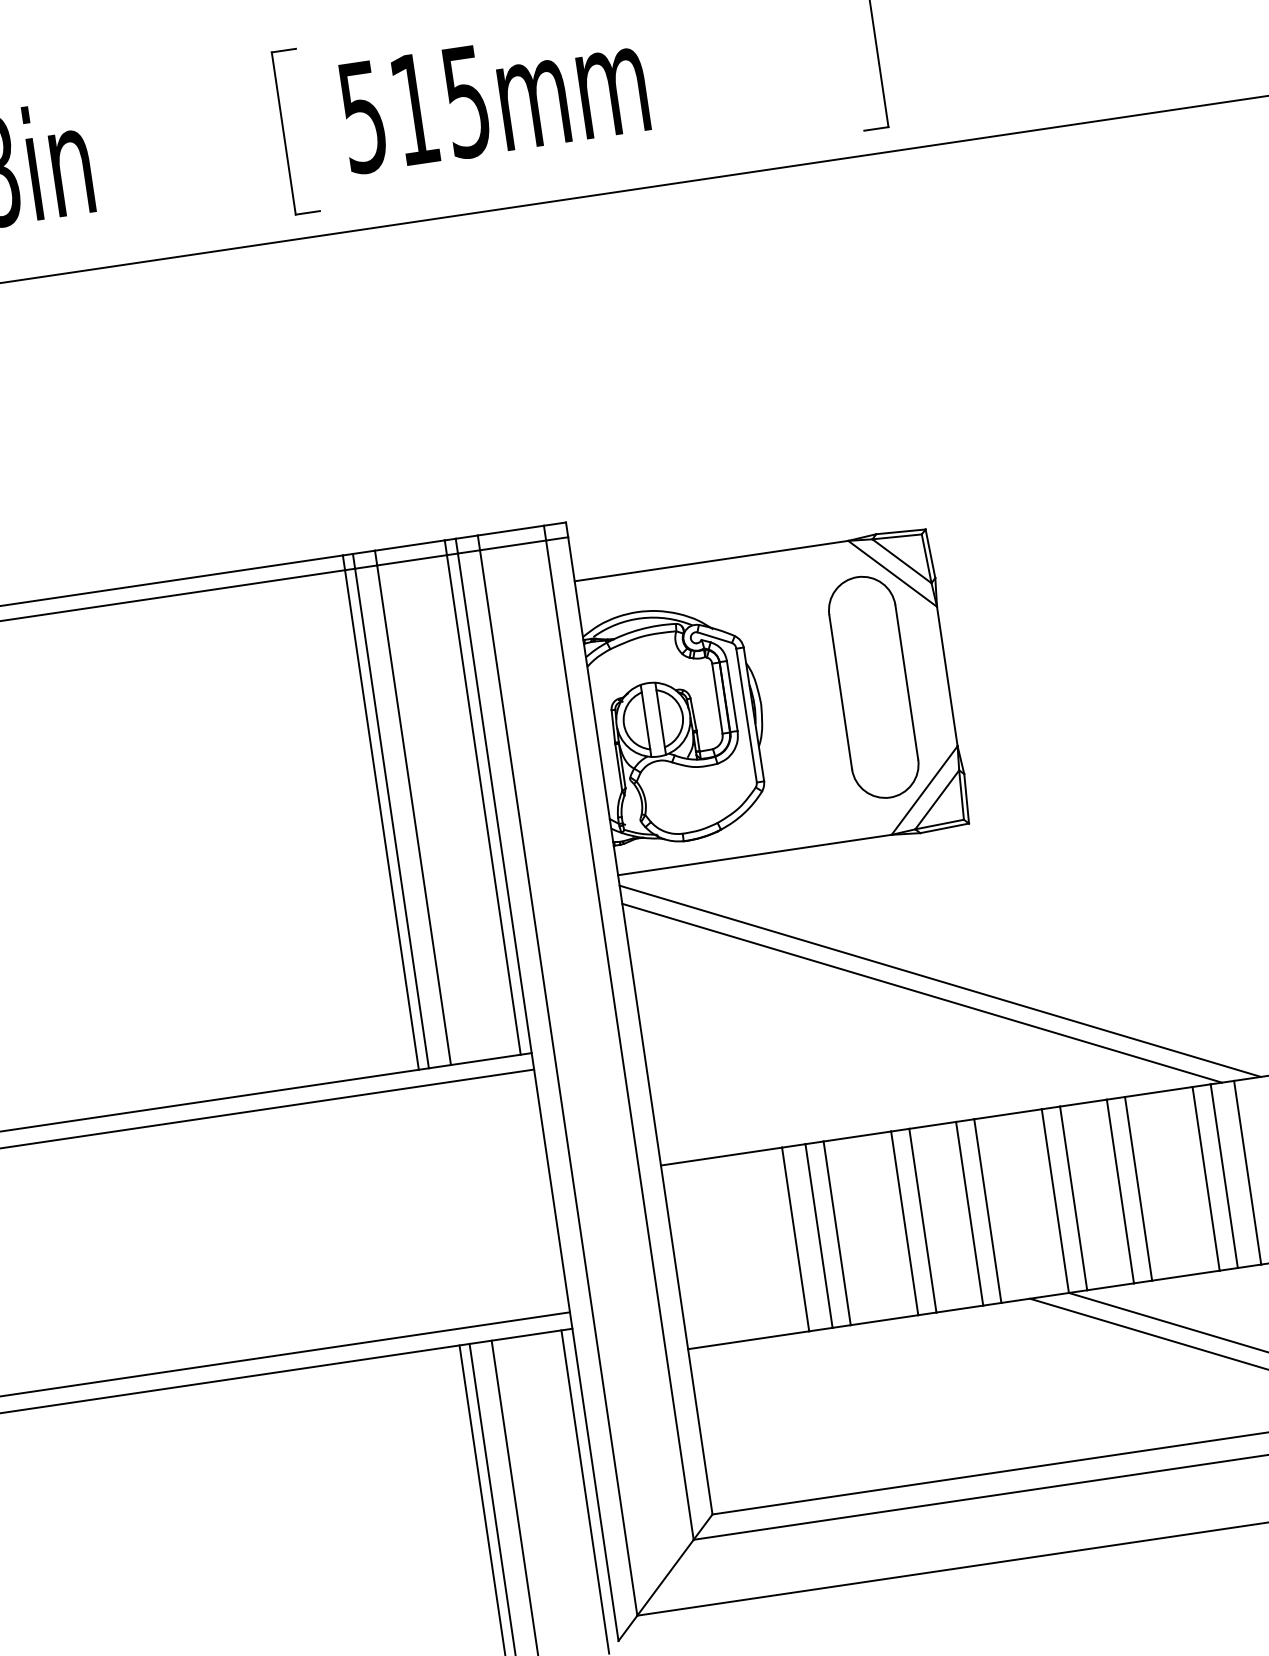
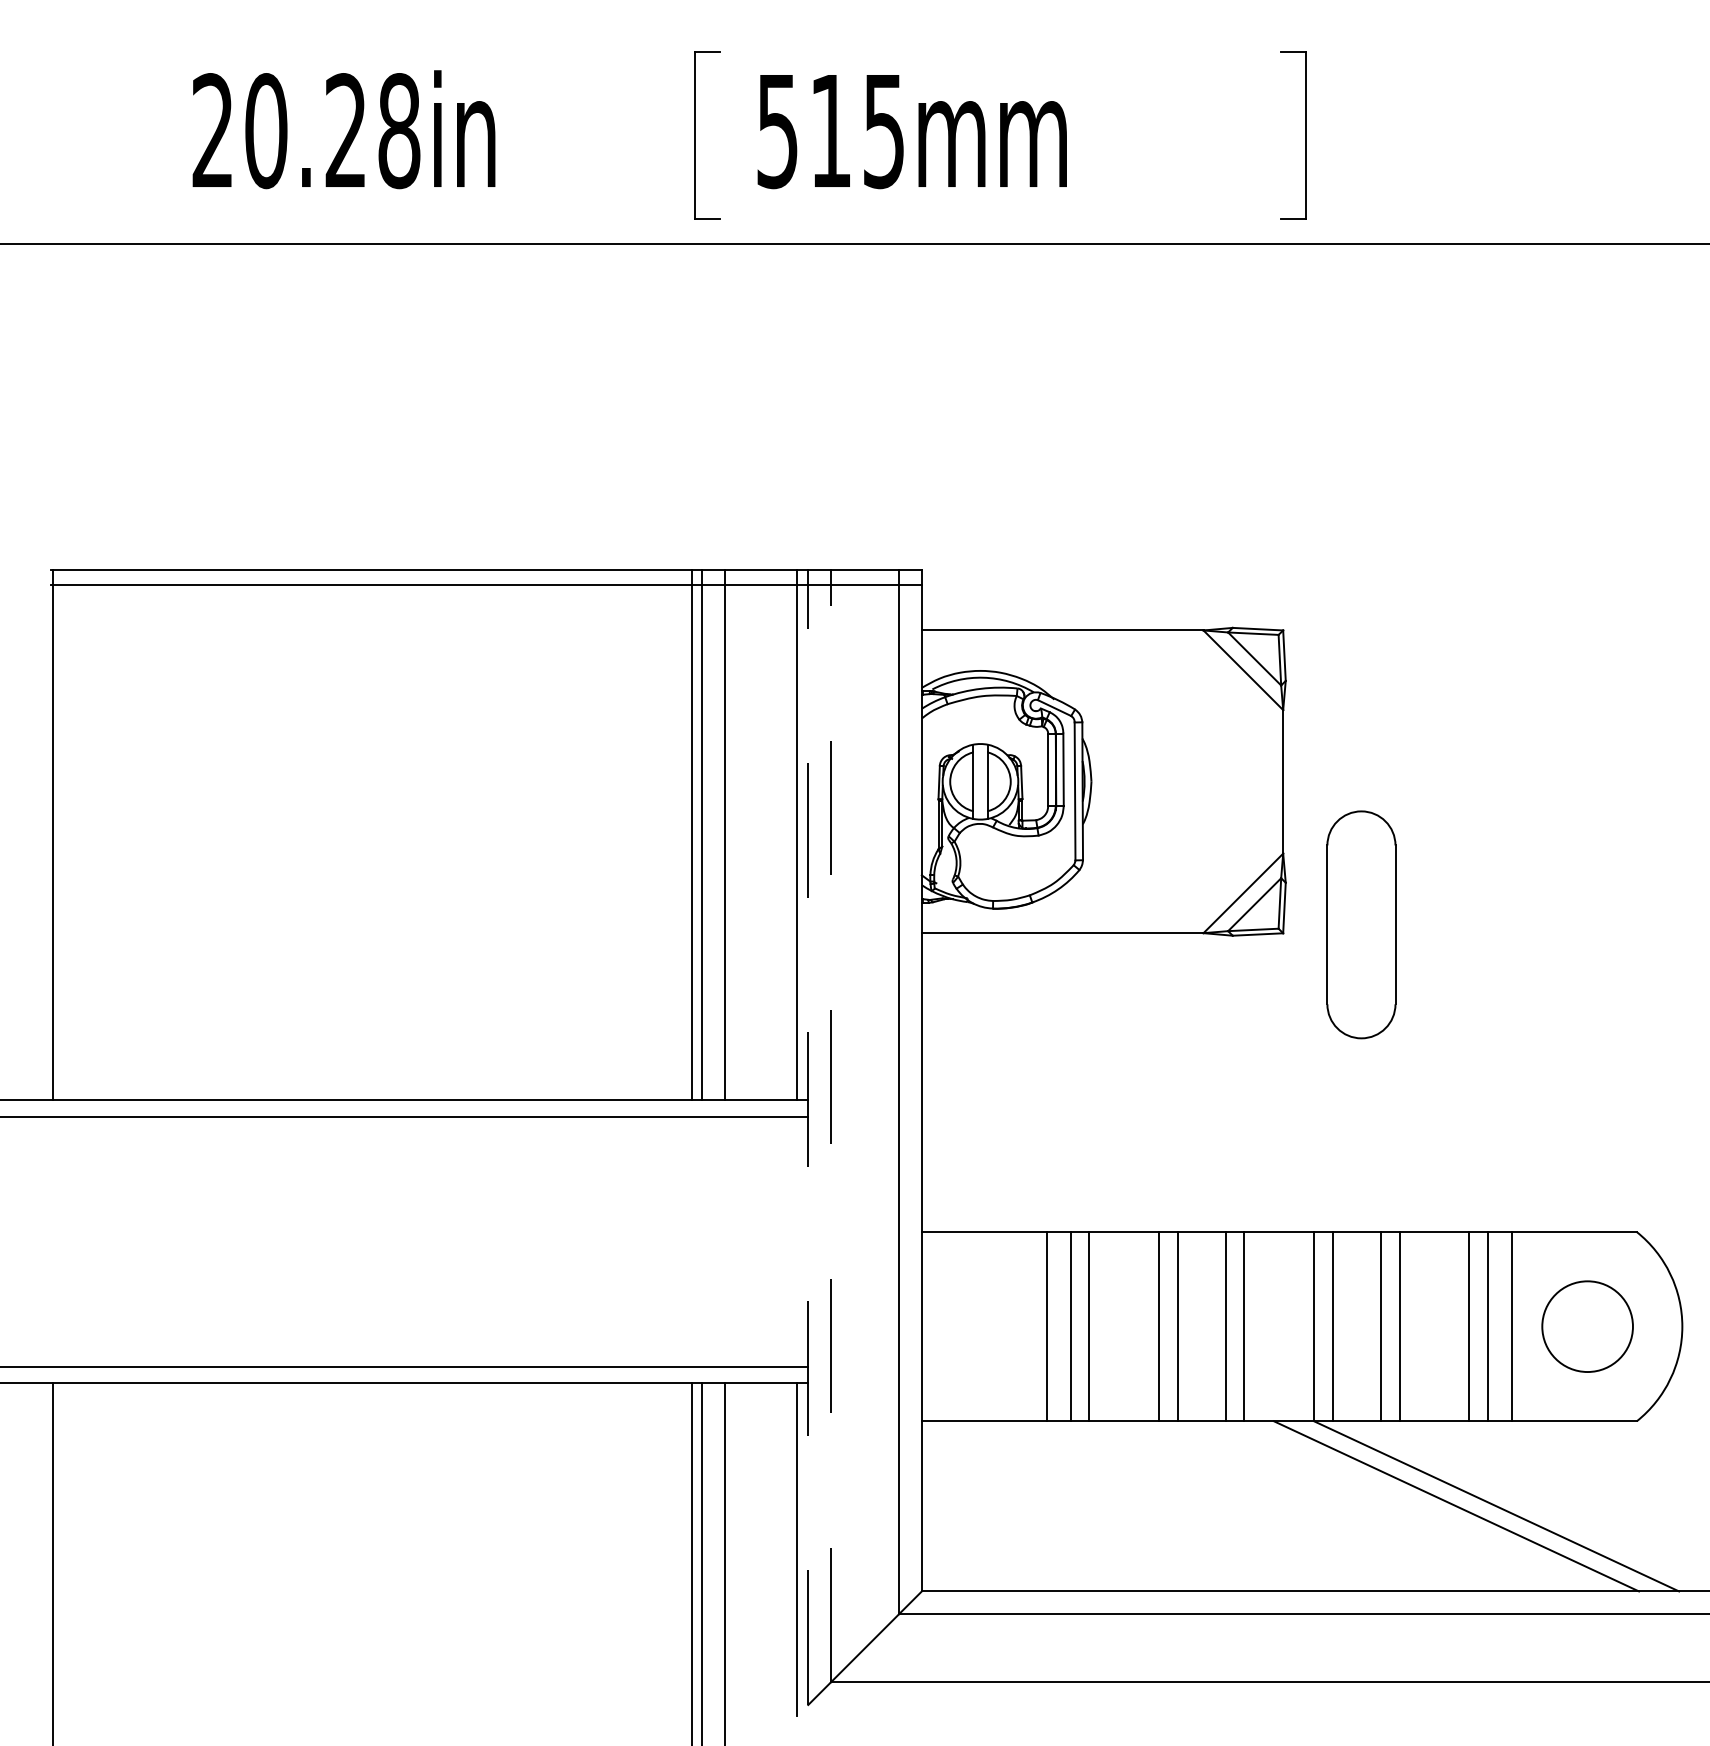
part: (873, 686) -> (1361, 924), moved
line: (939, 980) -> (1230, 1087), removed
line: (921, 993) -> (1210, 1097), removed
line: (559, 1082) -> (831, 1133), solid -> dashed
line: (538, 1097) -> (808, 1145), solid -> dashed

